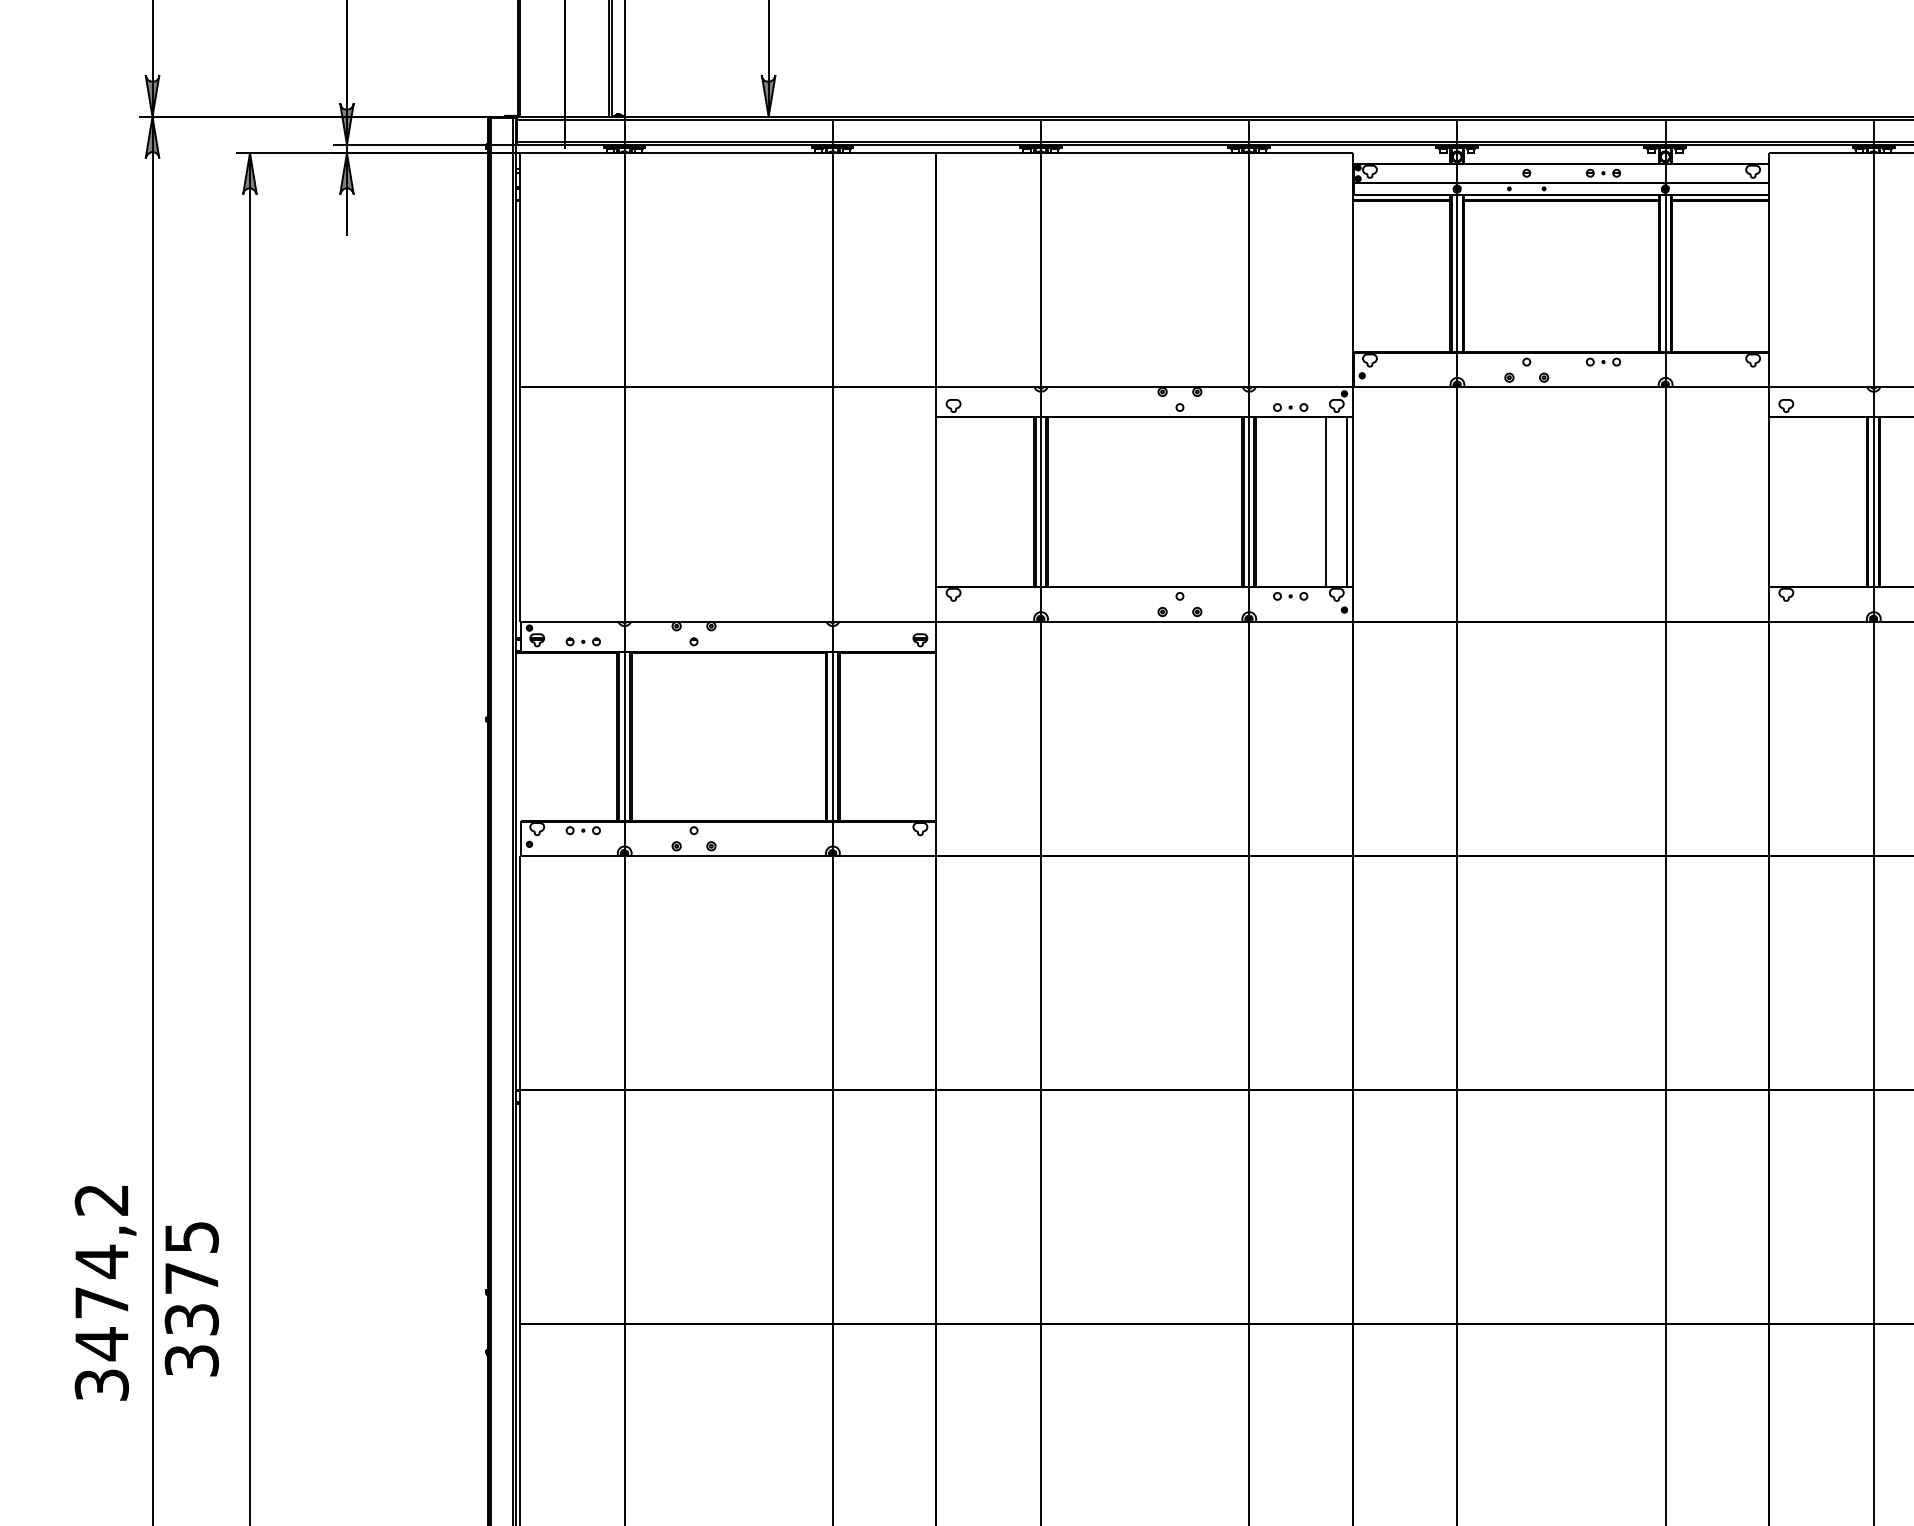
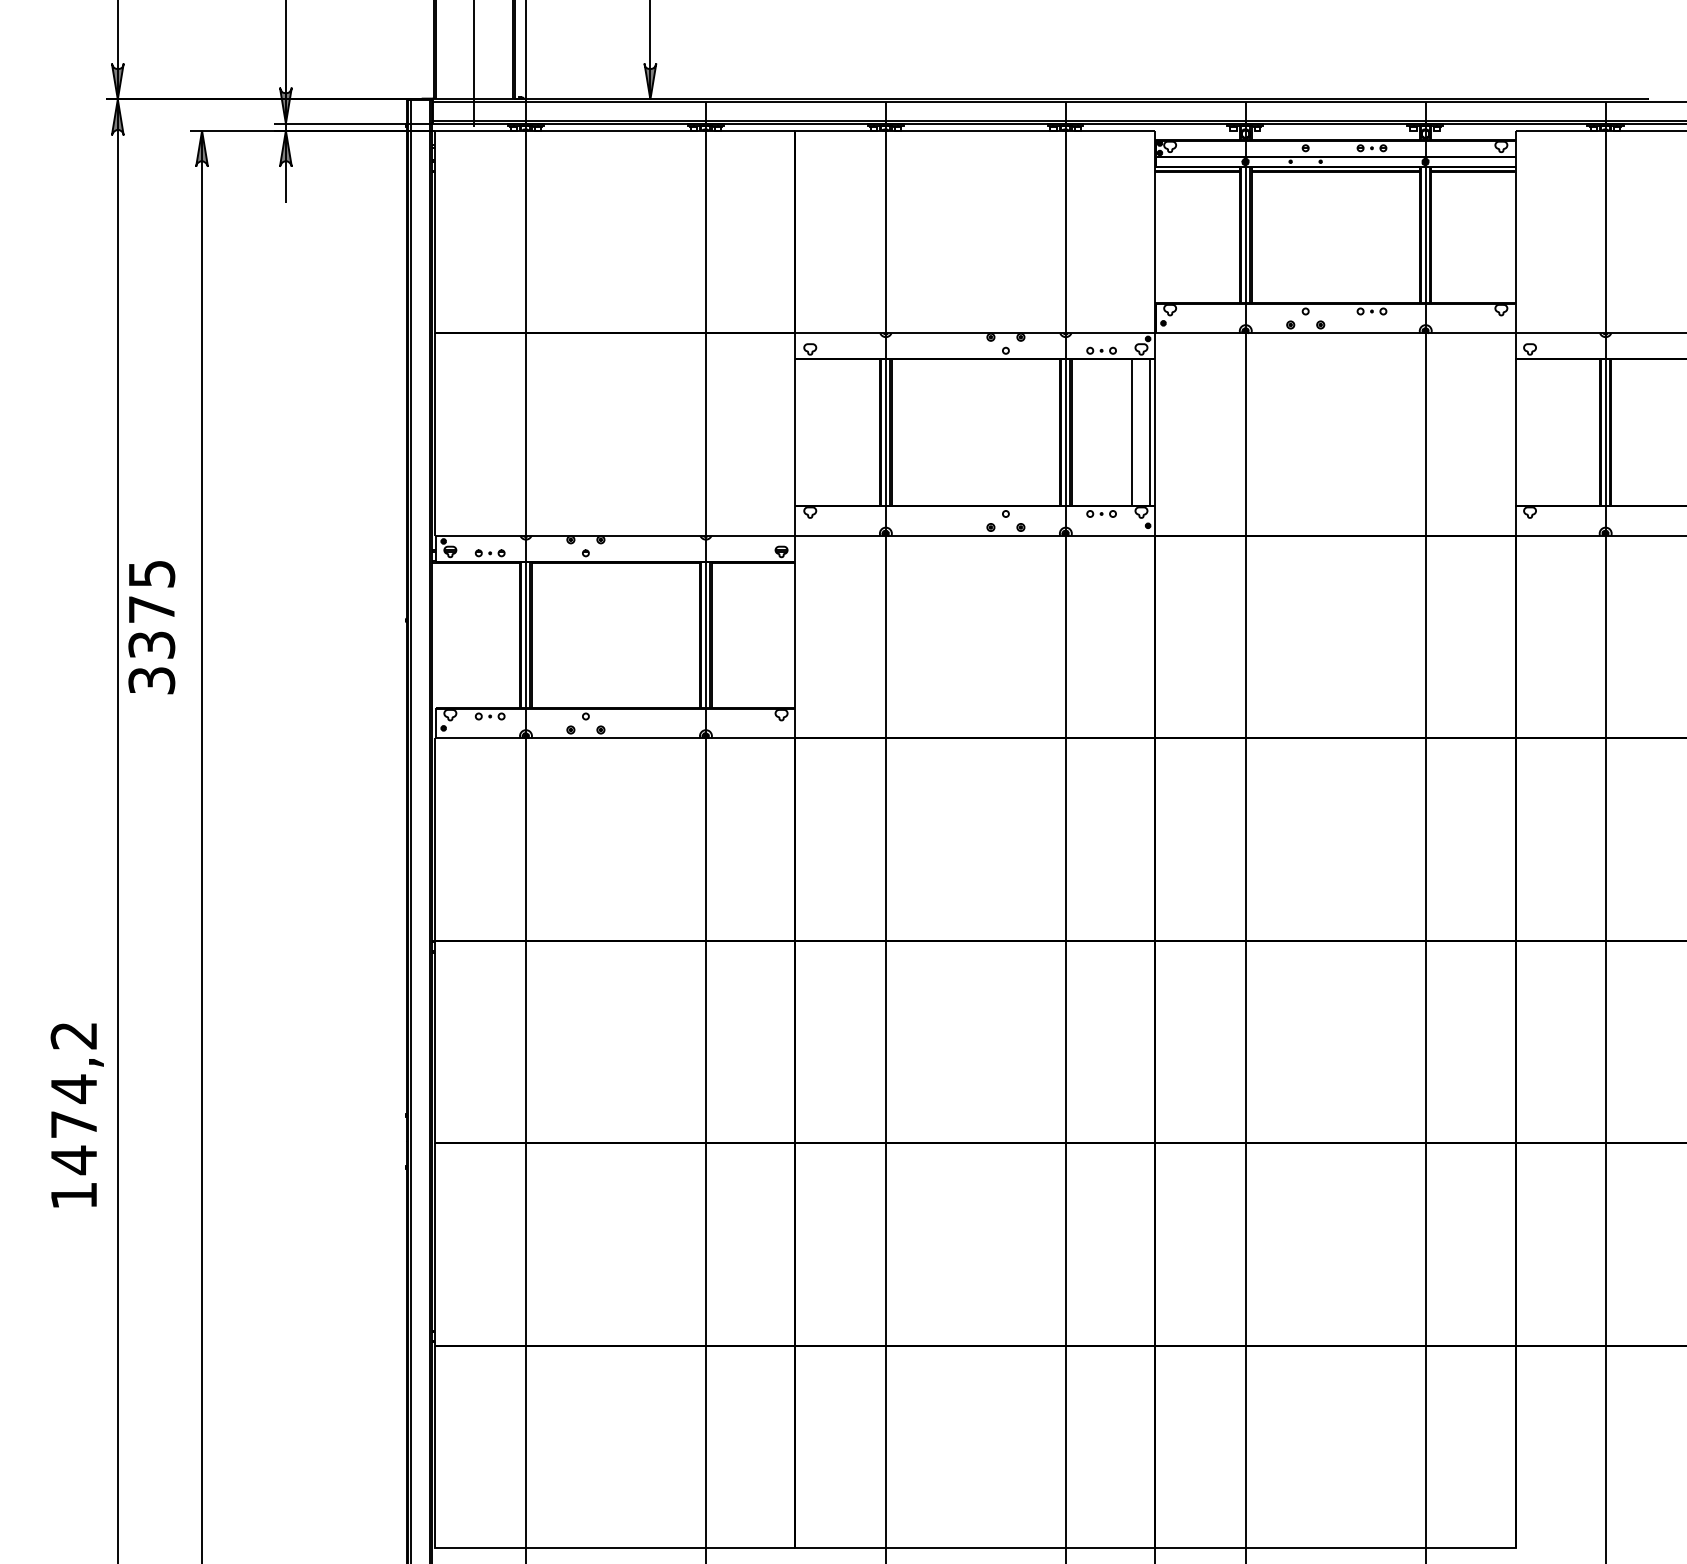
text: (191, 1299) -> (151, 627), moved
text: (101, 1384) -> (73, 1195), 3474,2 -> 1474,2

